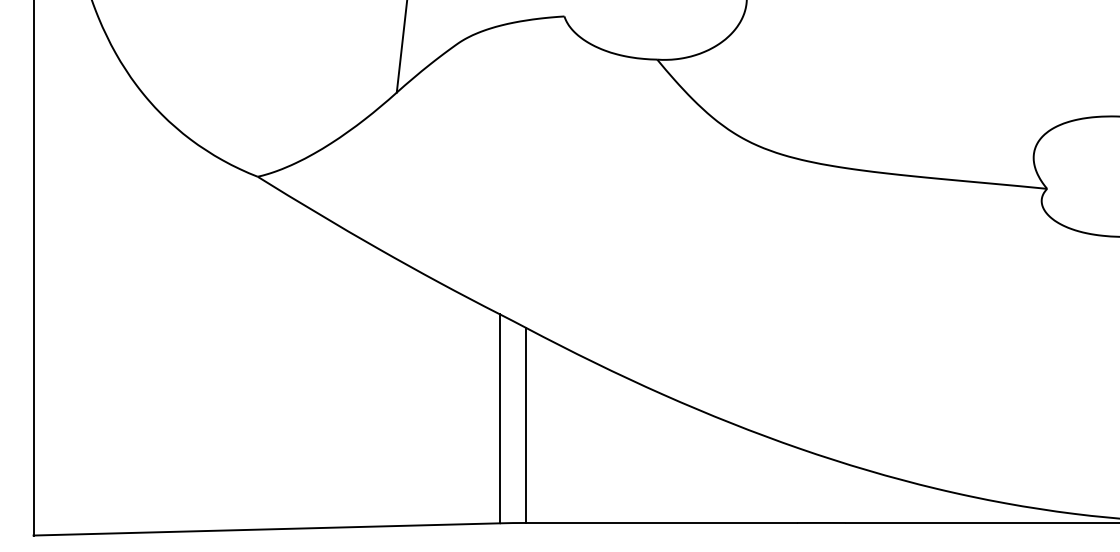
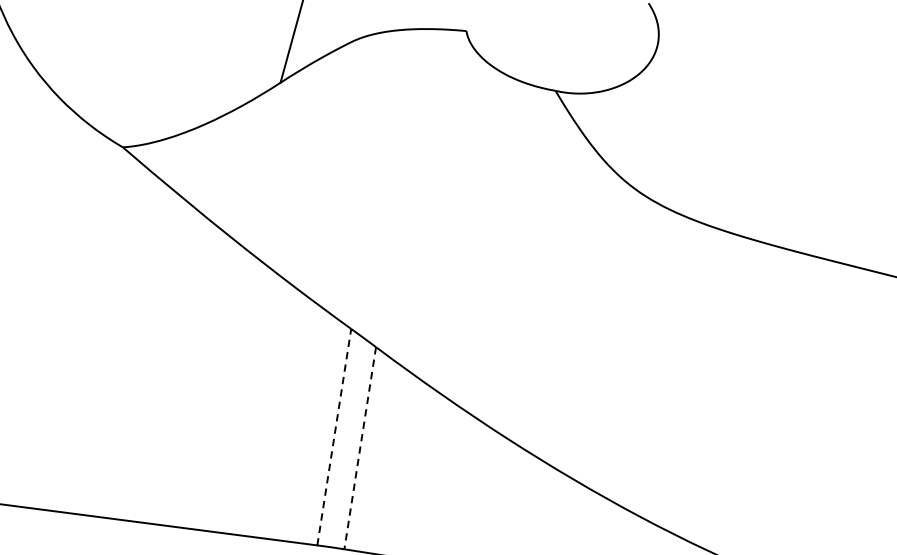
line: (499, 418) -> (334, 436), solid -> dashed
line: (525, 425) -> (359, 448), solid -> dashed

